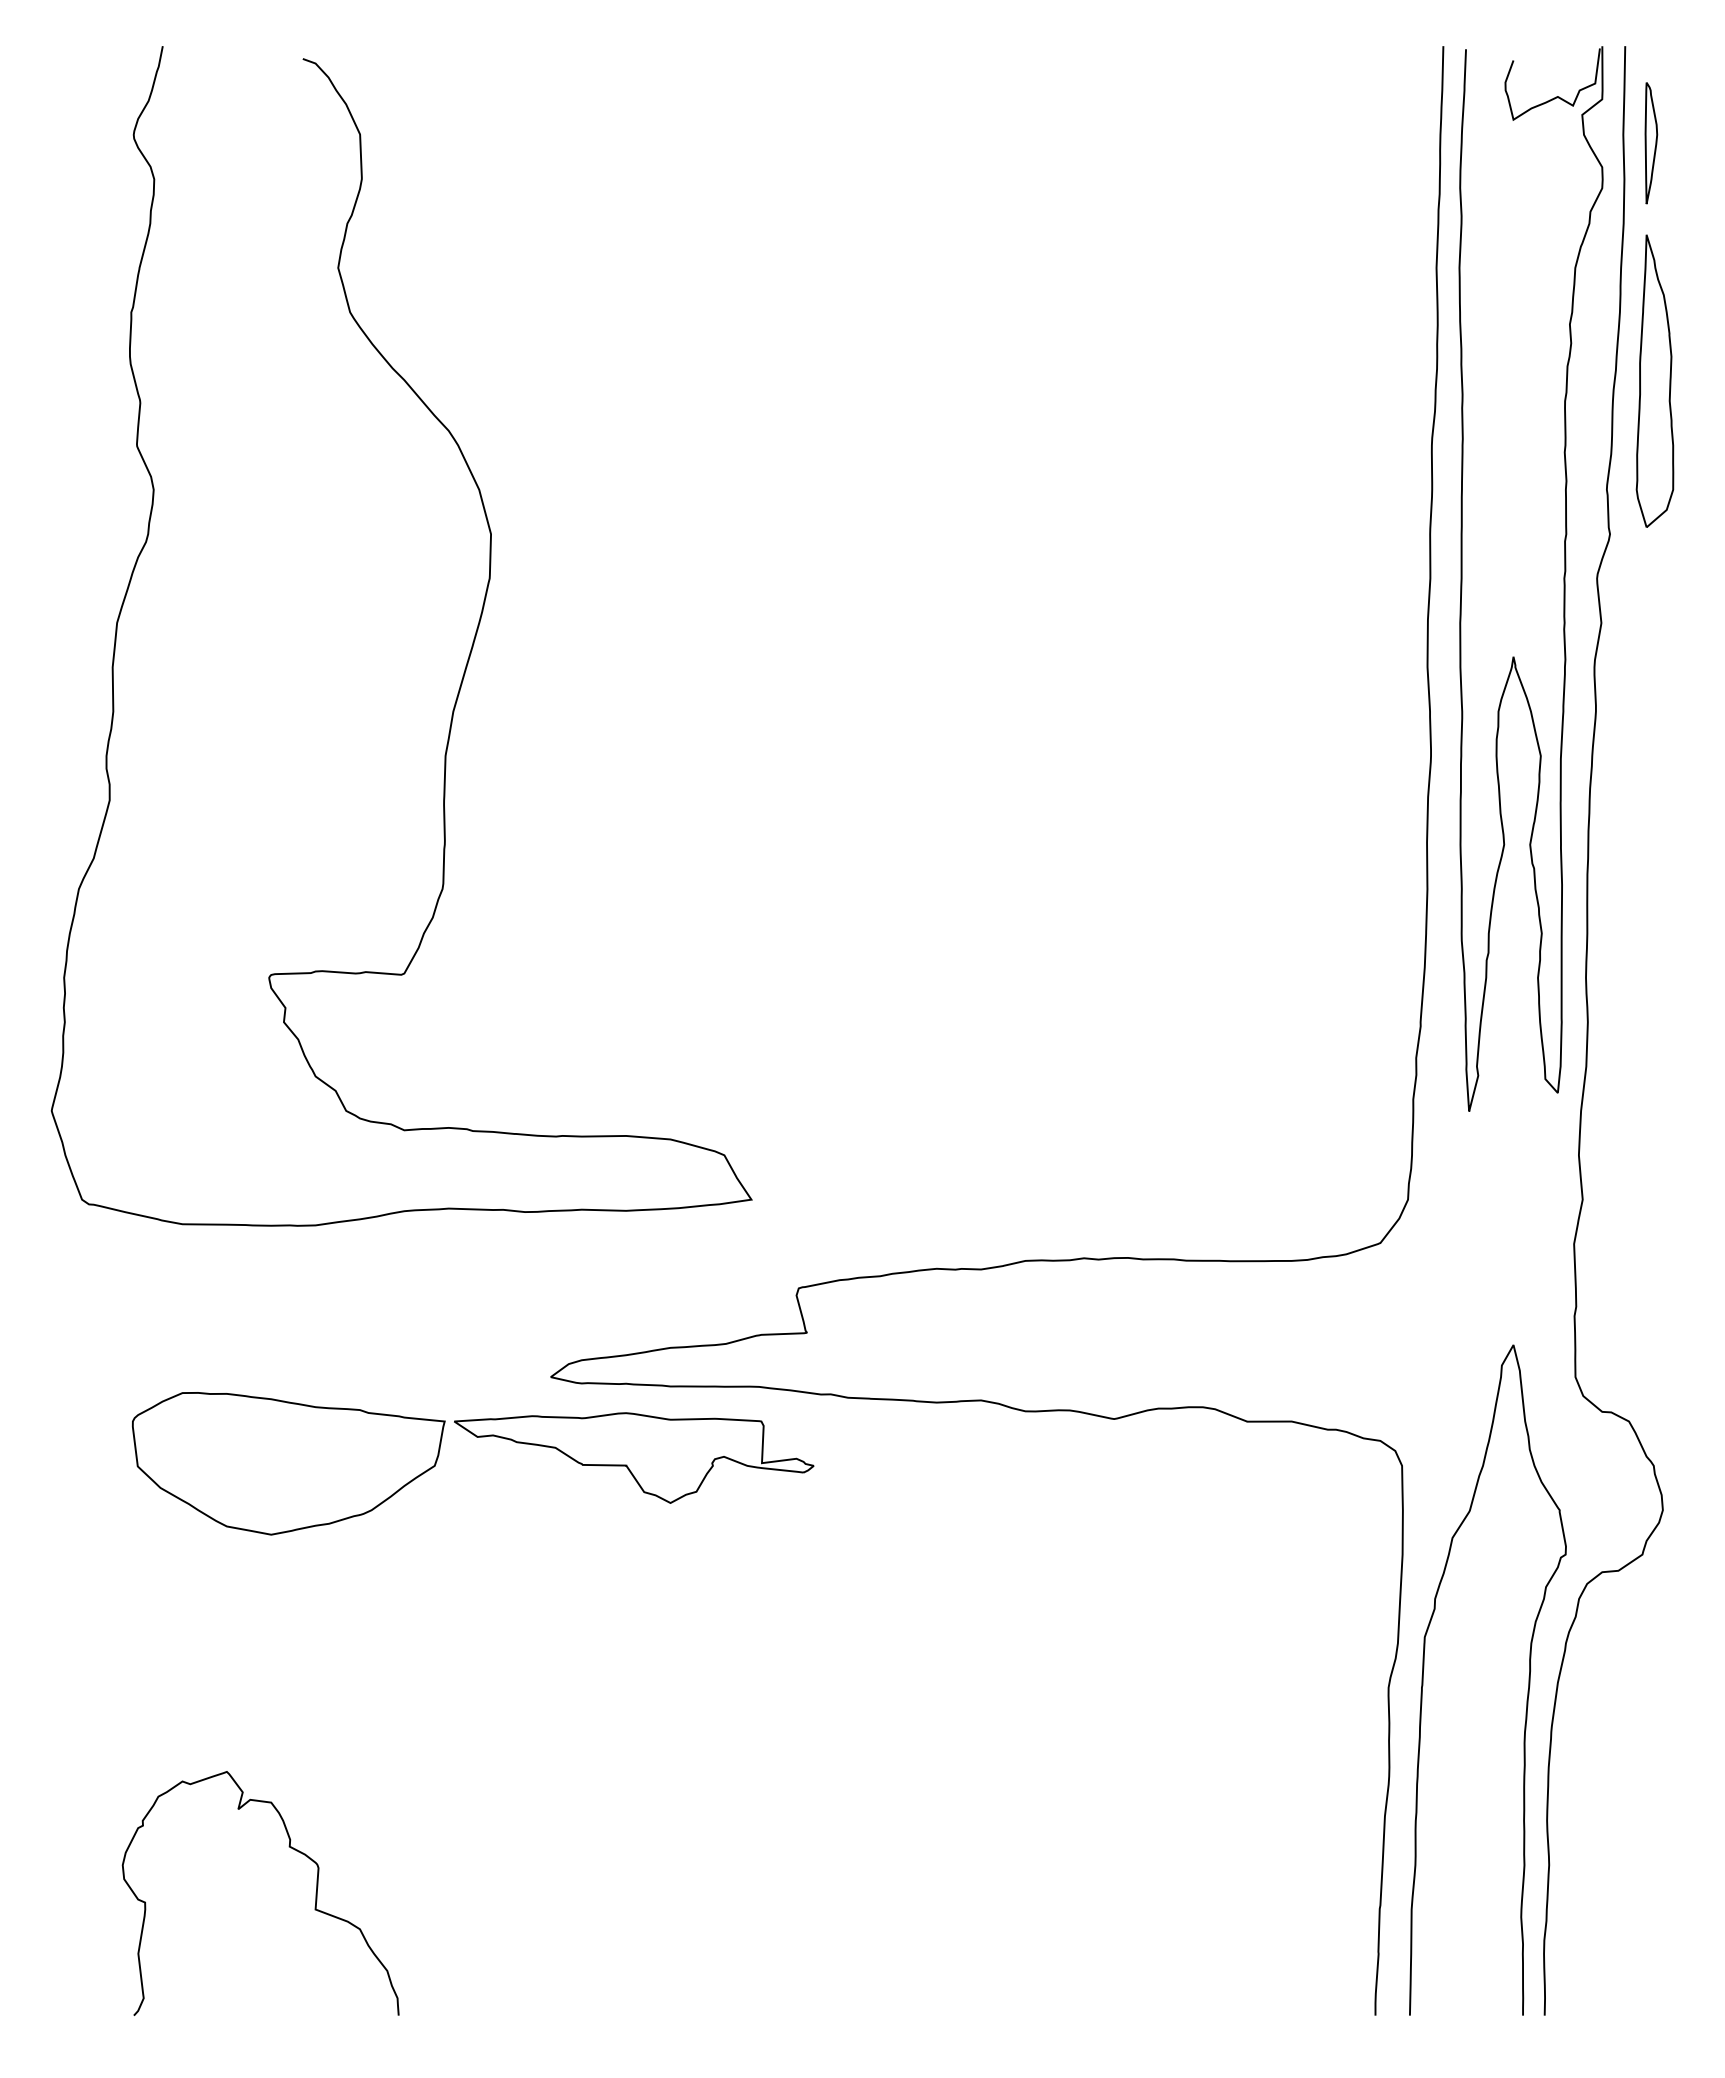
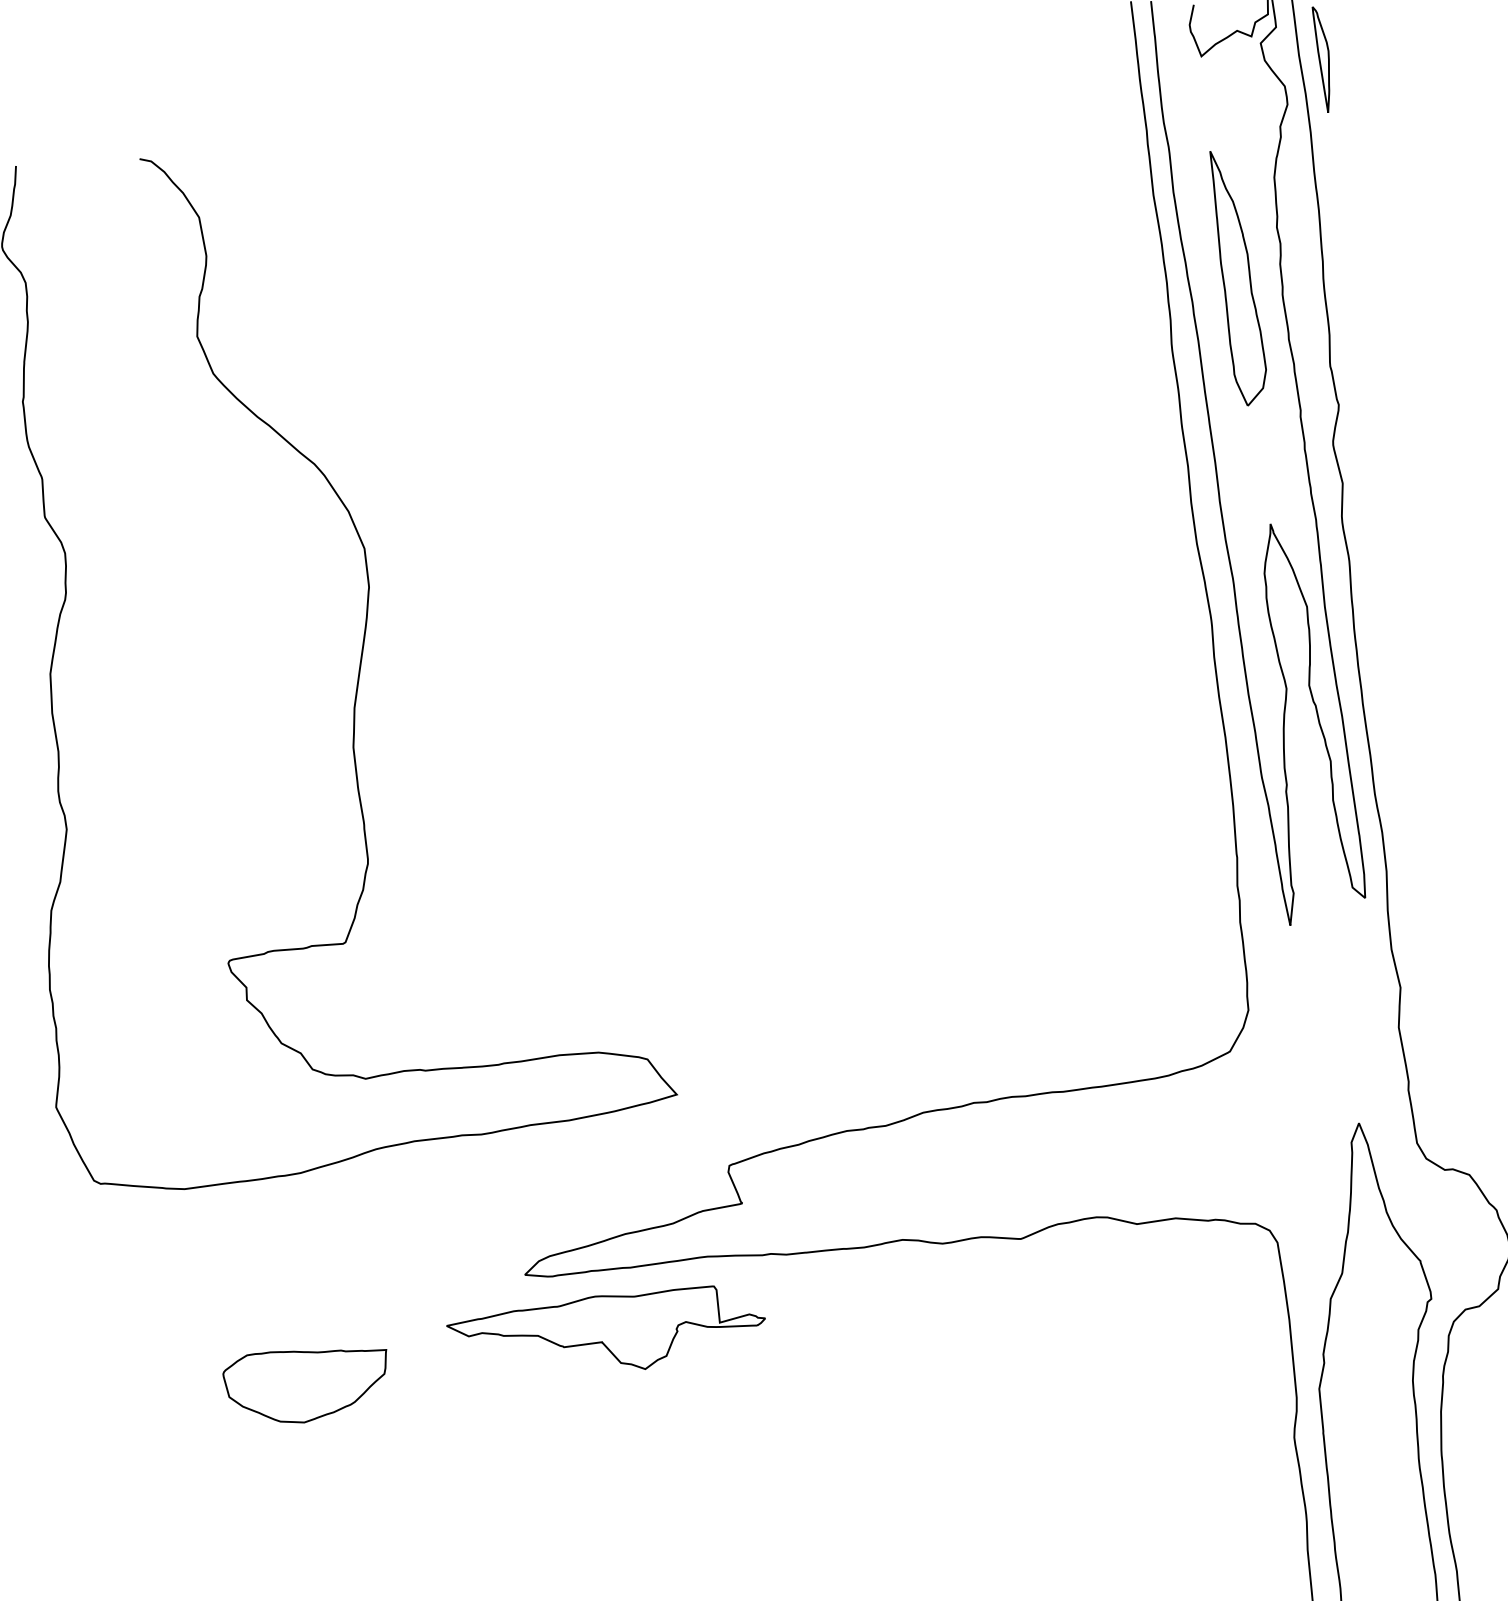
part: (1654, 380) -> (1235, 277), moved
part: (288, 1463) -> (307, 1383), size x0.6

